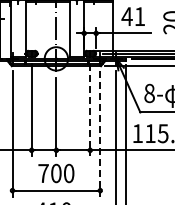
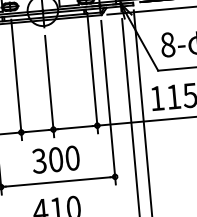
line: (90, 110) -> (93, 73), dashed -> solid
line: (100, 133) -> (108, 102), dashed -> solid
text: (43, 173) -> (39, 161), 700 -> 300

